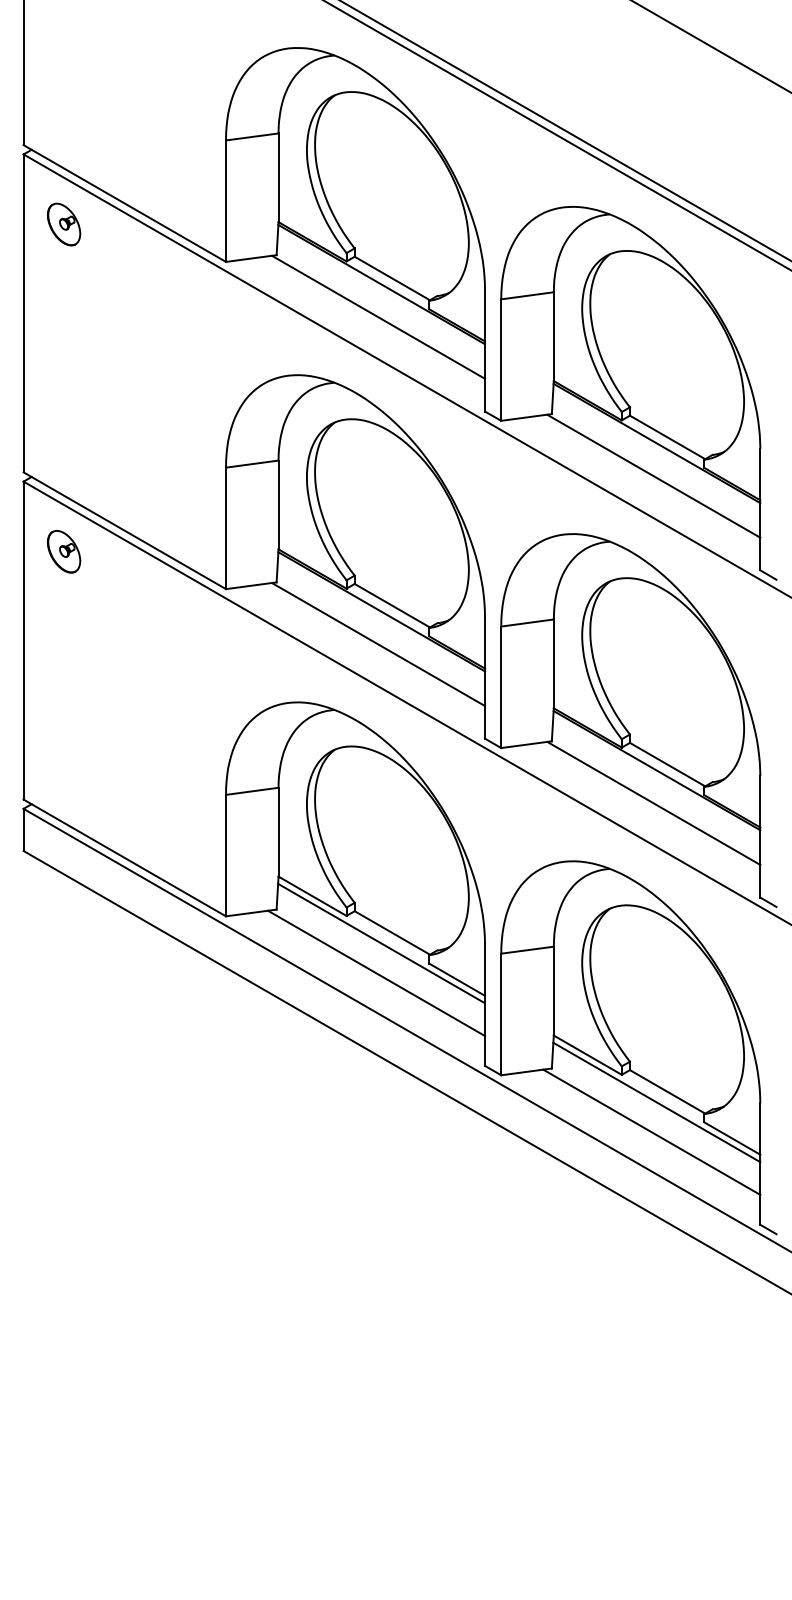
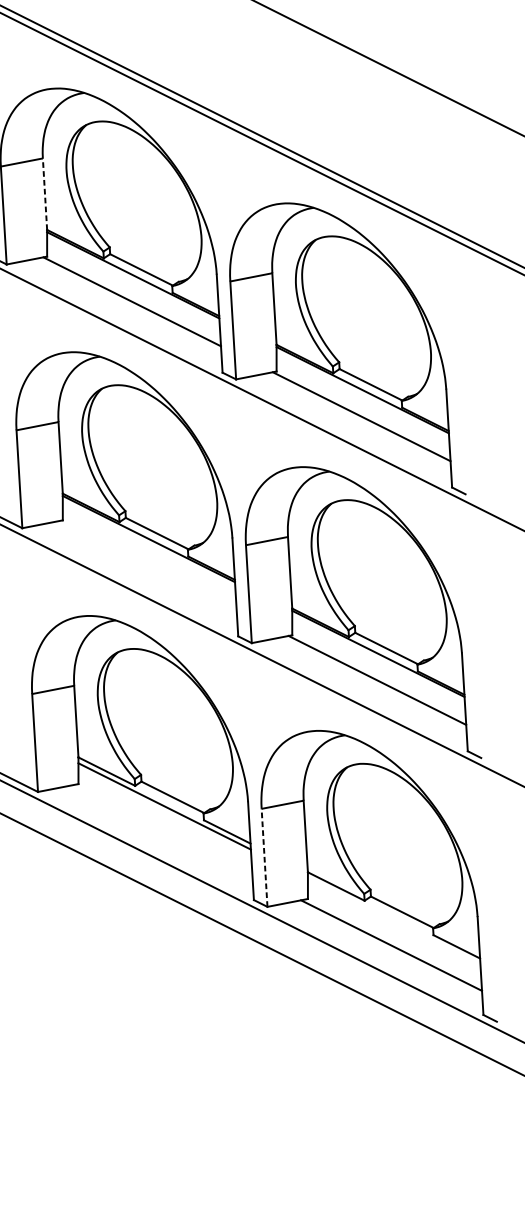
line: (278, 177) -> (44, 193), solid -> dashed
line: (378, 644) -> (147, 565), removed
line: (376, 973) -> (162, 830), removed
line: (501, 1014) -> (264, 857), solid -> dashed
line: (656, 1102) -> (393, 921), removed

